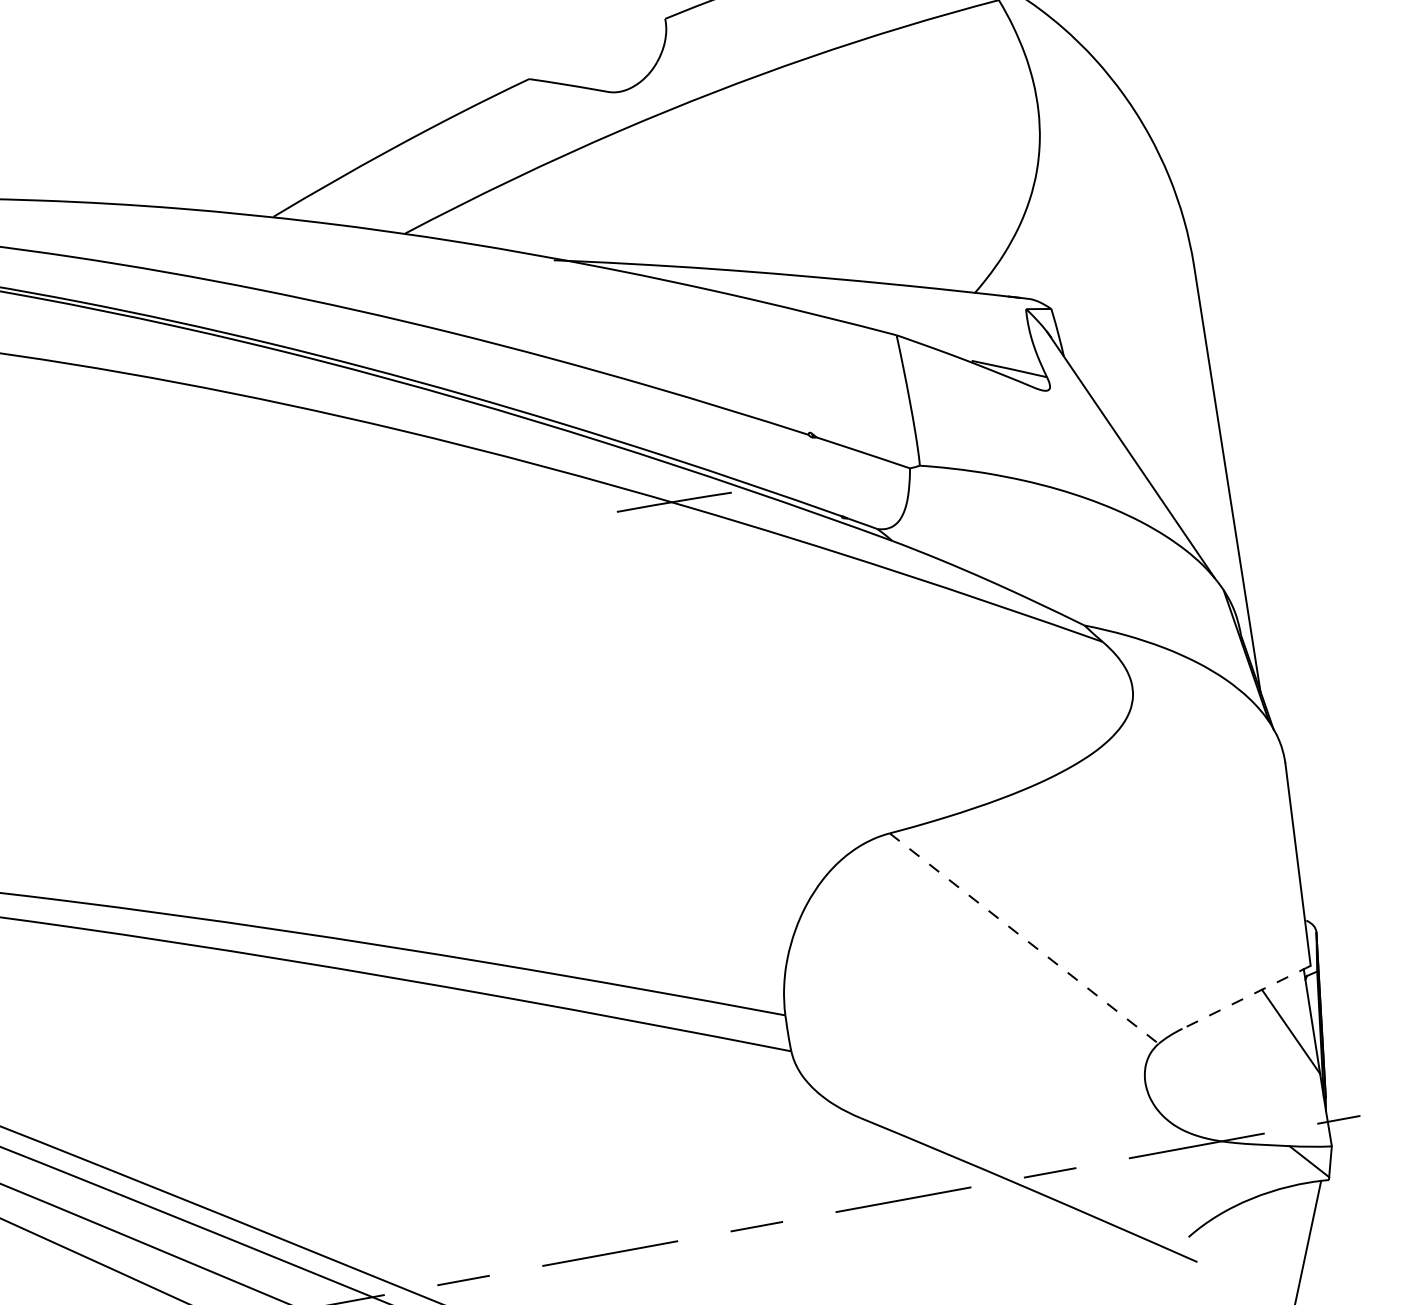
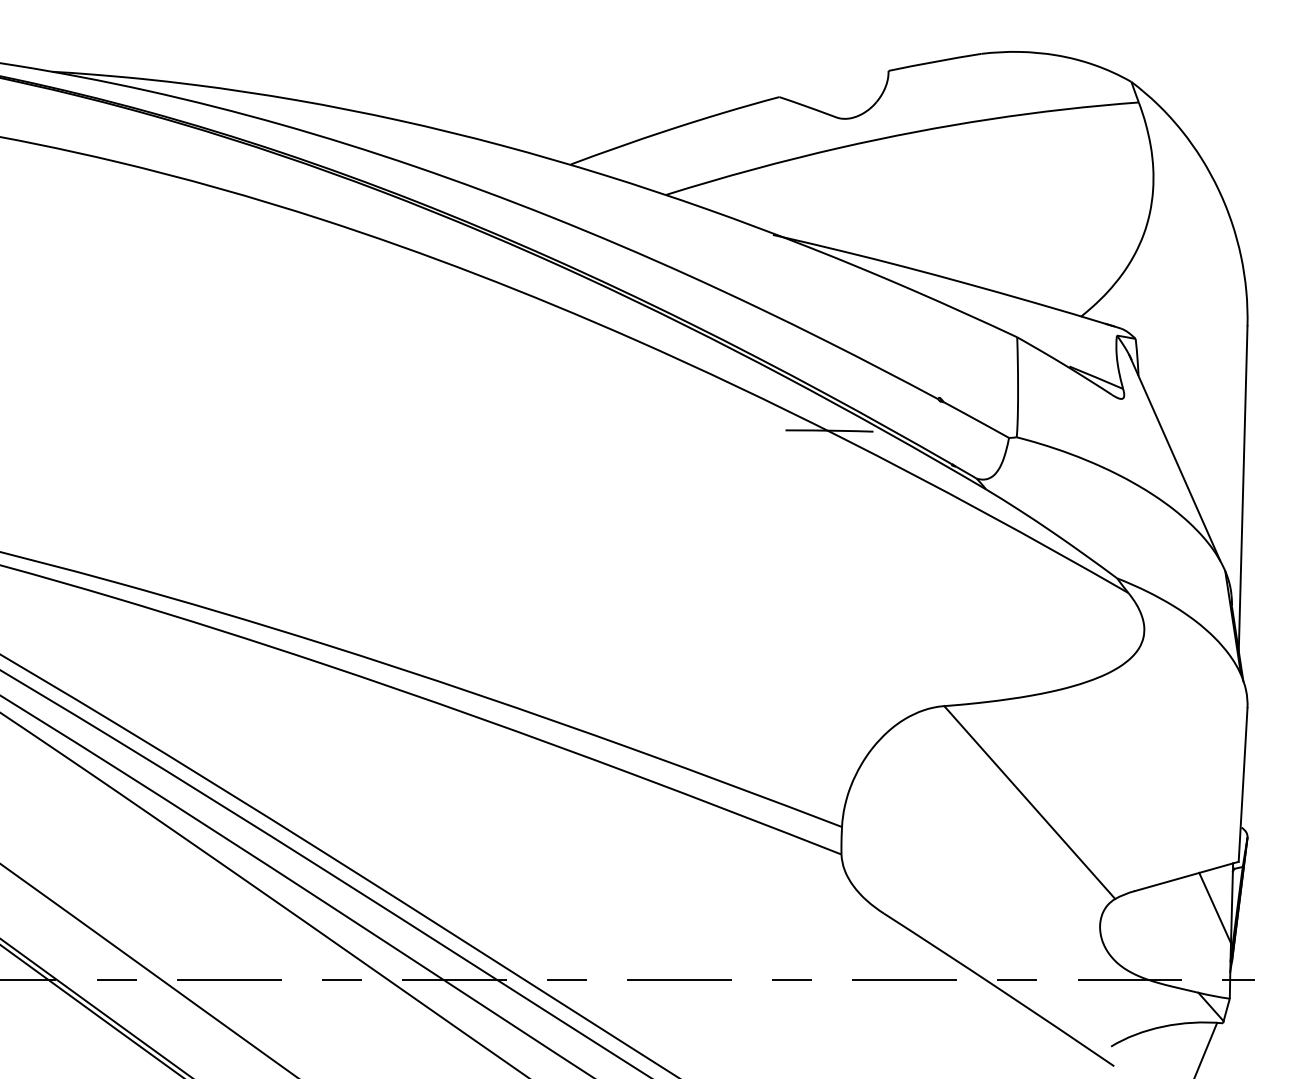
line: (1023, 938) -> (1029, 802), dashed -> solid
line: (1246, 997) -> (1186, 876), dashed -> solid

